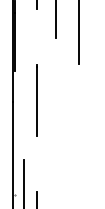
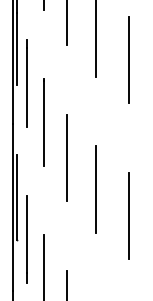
line: (23, 69) -> (26, 83), added
line: (56, 129) -> (67, 157), added
line: (79, 154) -> (95, 189), added
line: (15, 160) -> (16, 196), added

